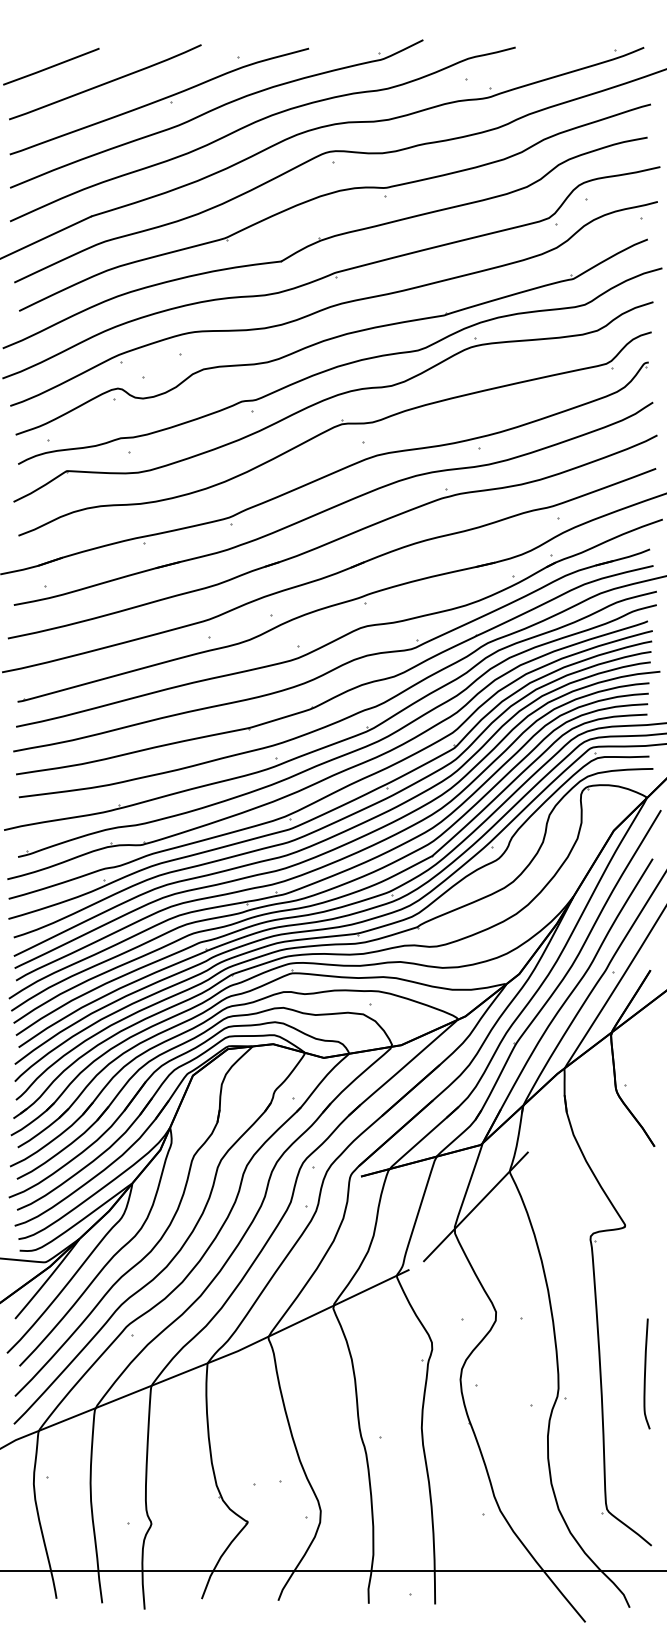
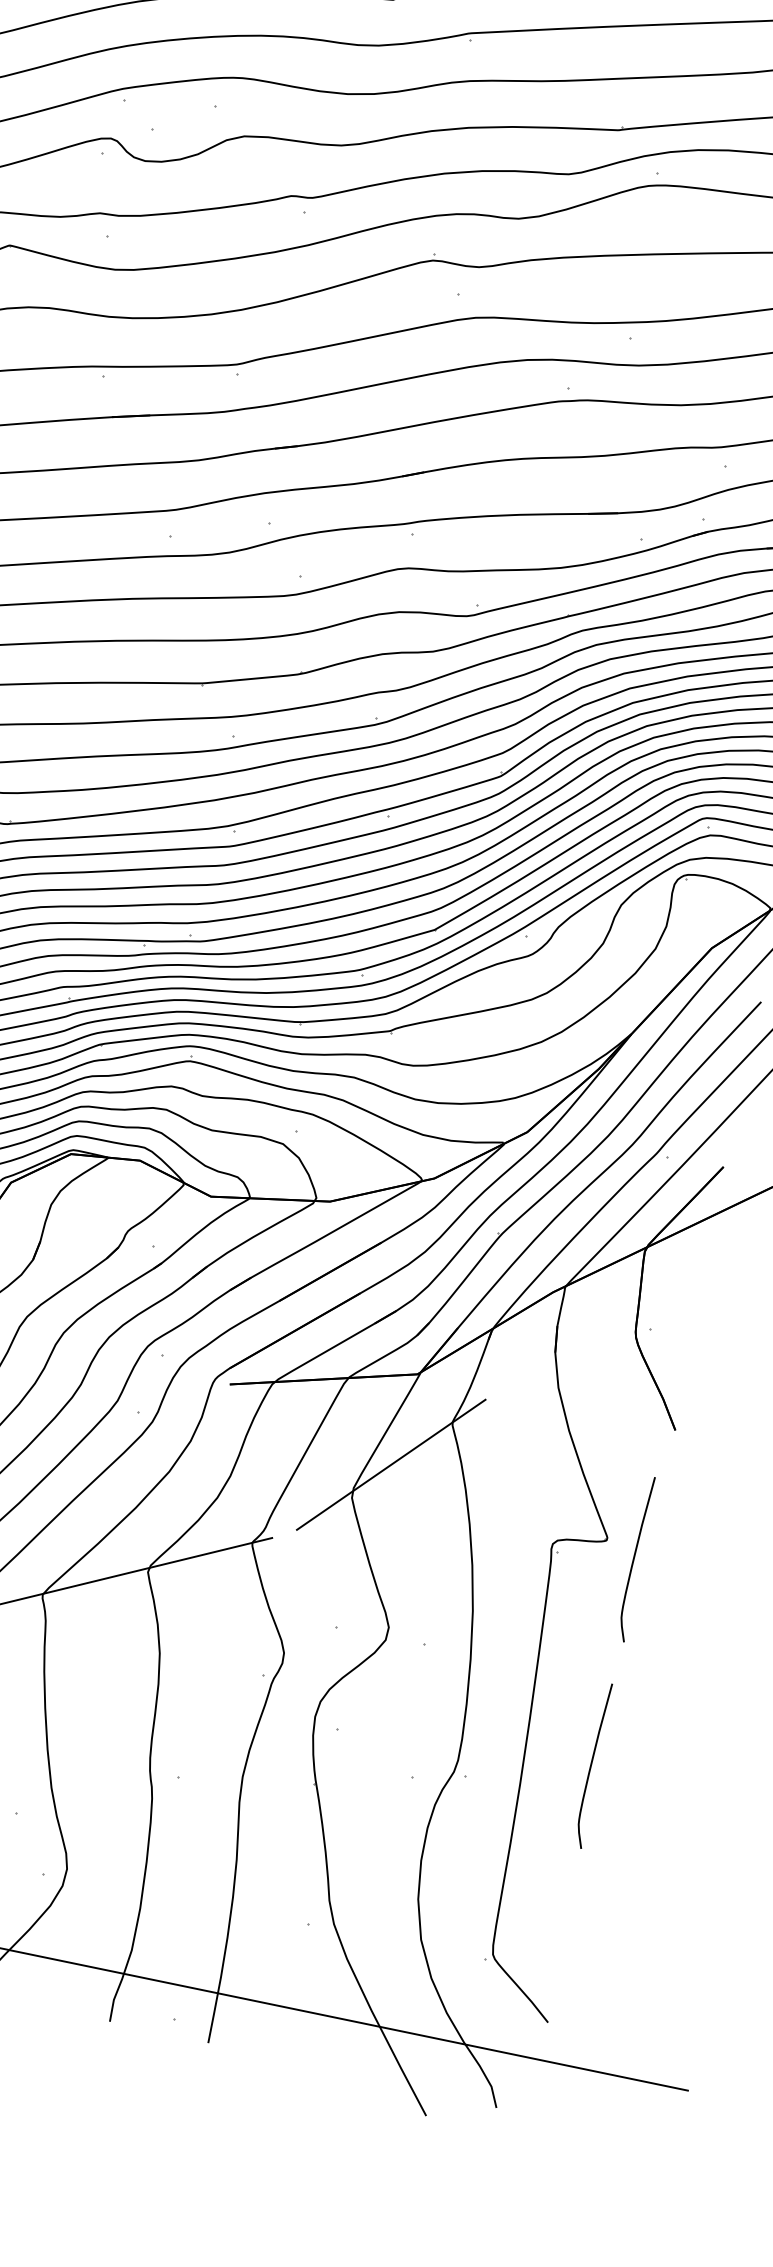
curve: (645, 1234) -> (634, 1558), added

